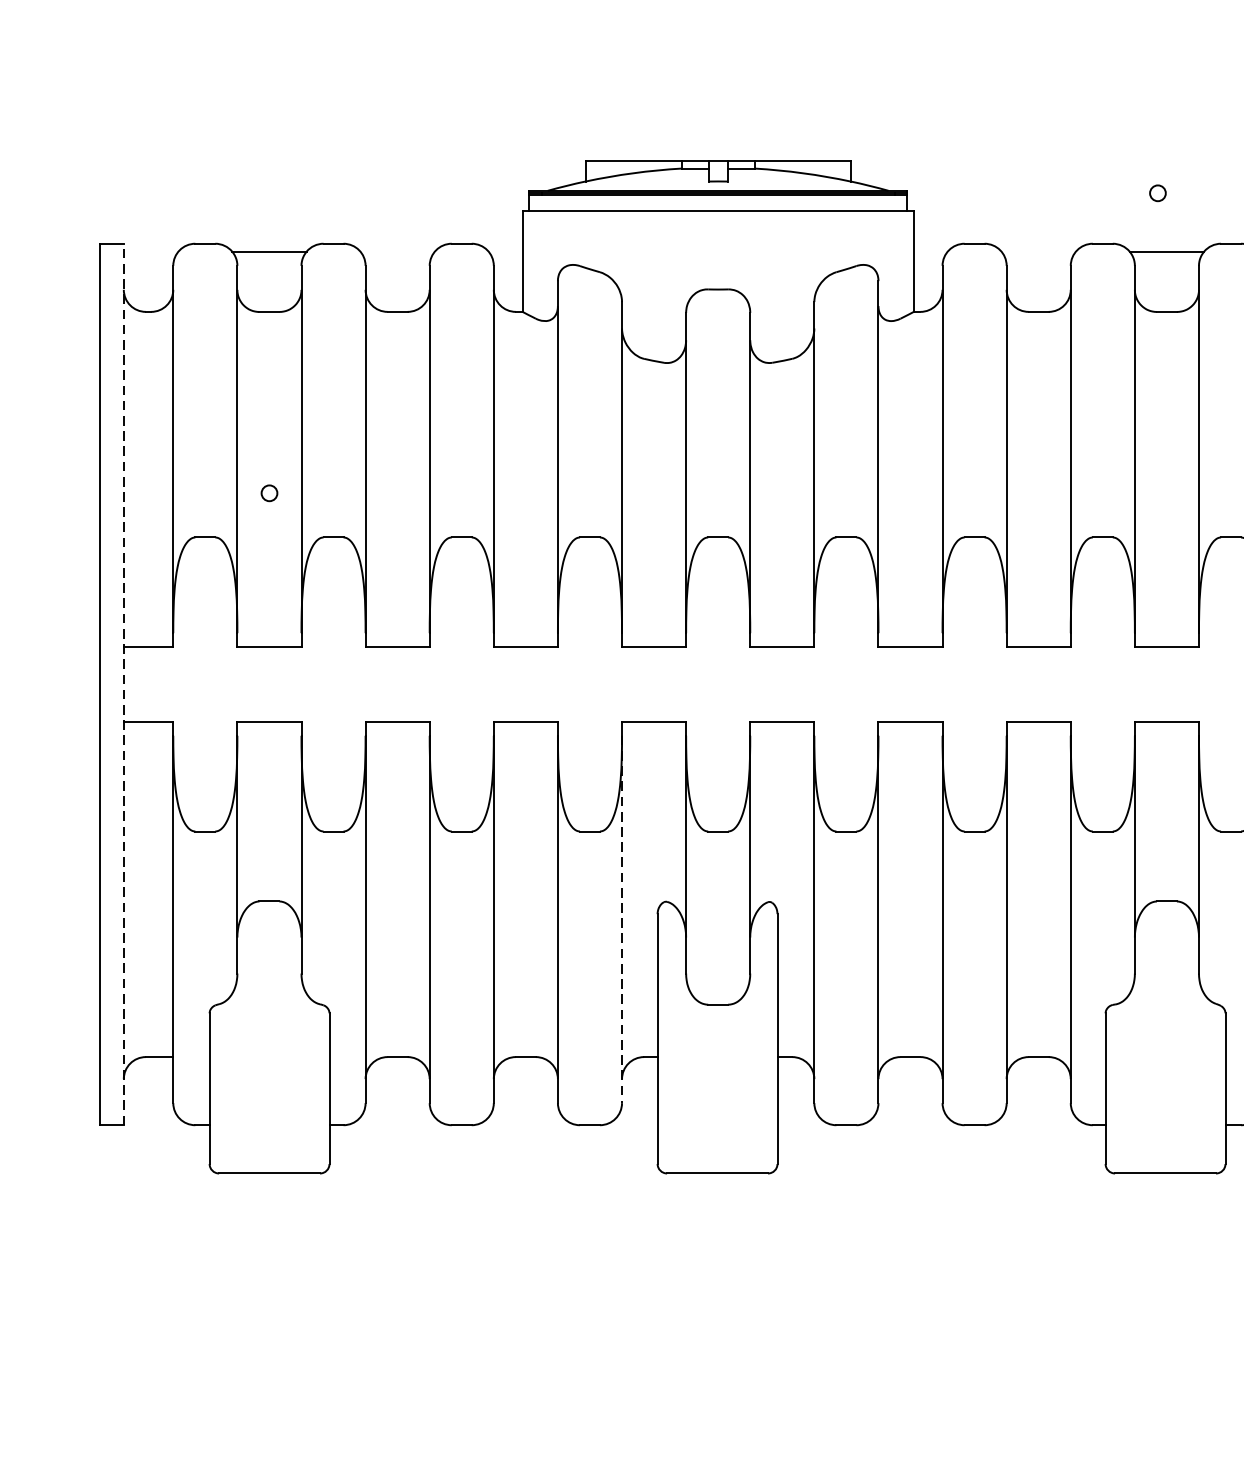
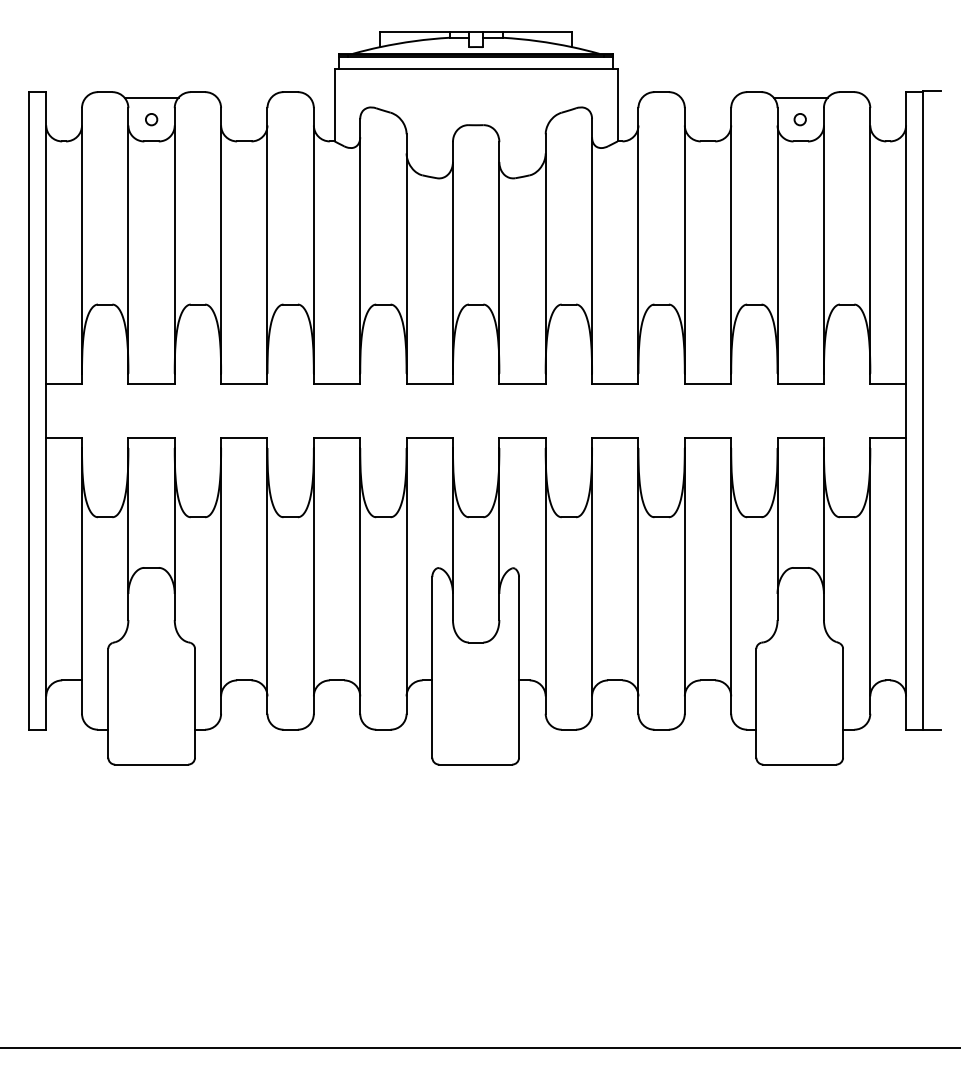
circle: (1156, 193) -> (799, 119), moved
circle: (269, 493) -> (151, 119), moved
line: (124, 683) -> (46, 410), dashed -> solid
line: (621, 918) -> (406, 580), dashed -> solid

